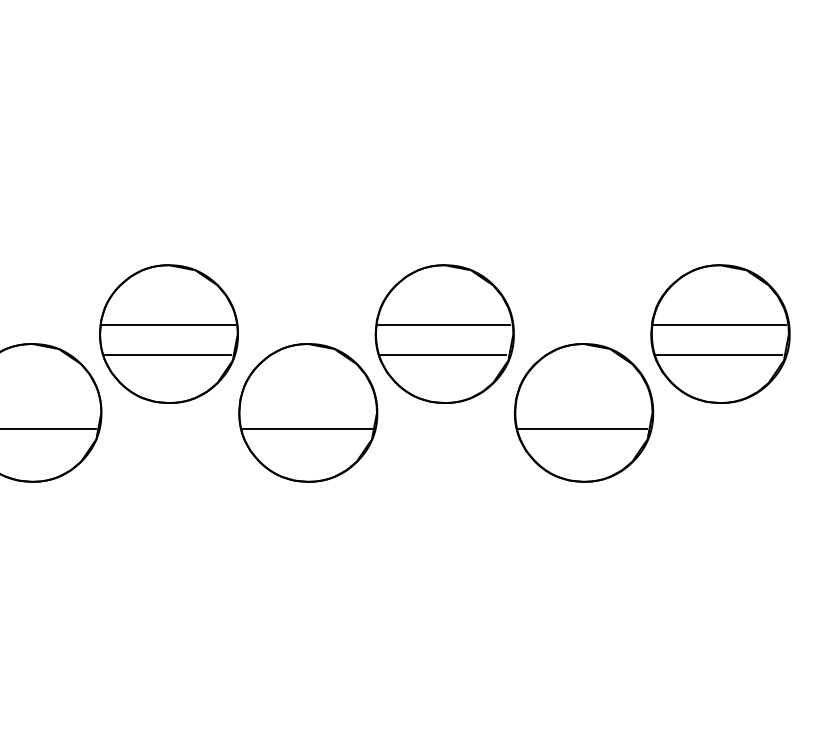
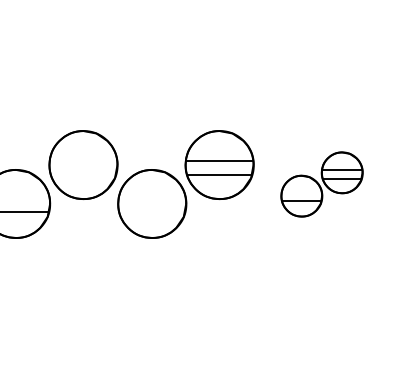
line: (166, 324) -> (82, 160), removed
line: (166, 355) -> (82, 175), removed
part: (651, 373) -> (321, 184), size x0.6
line: (306, 428) -> (151, 211), removed

